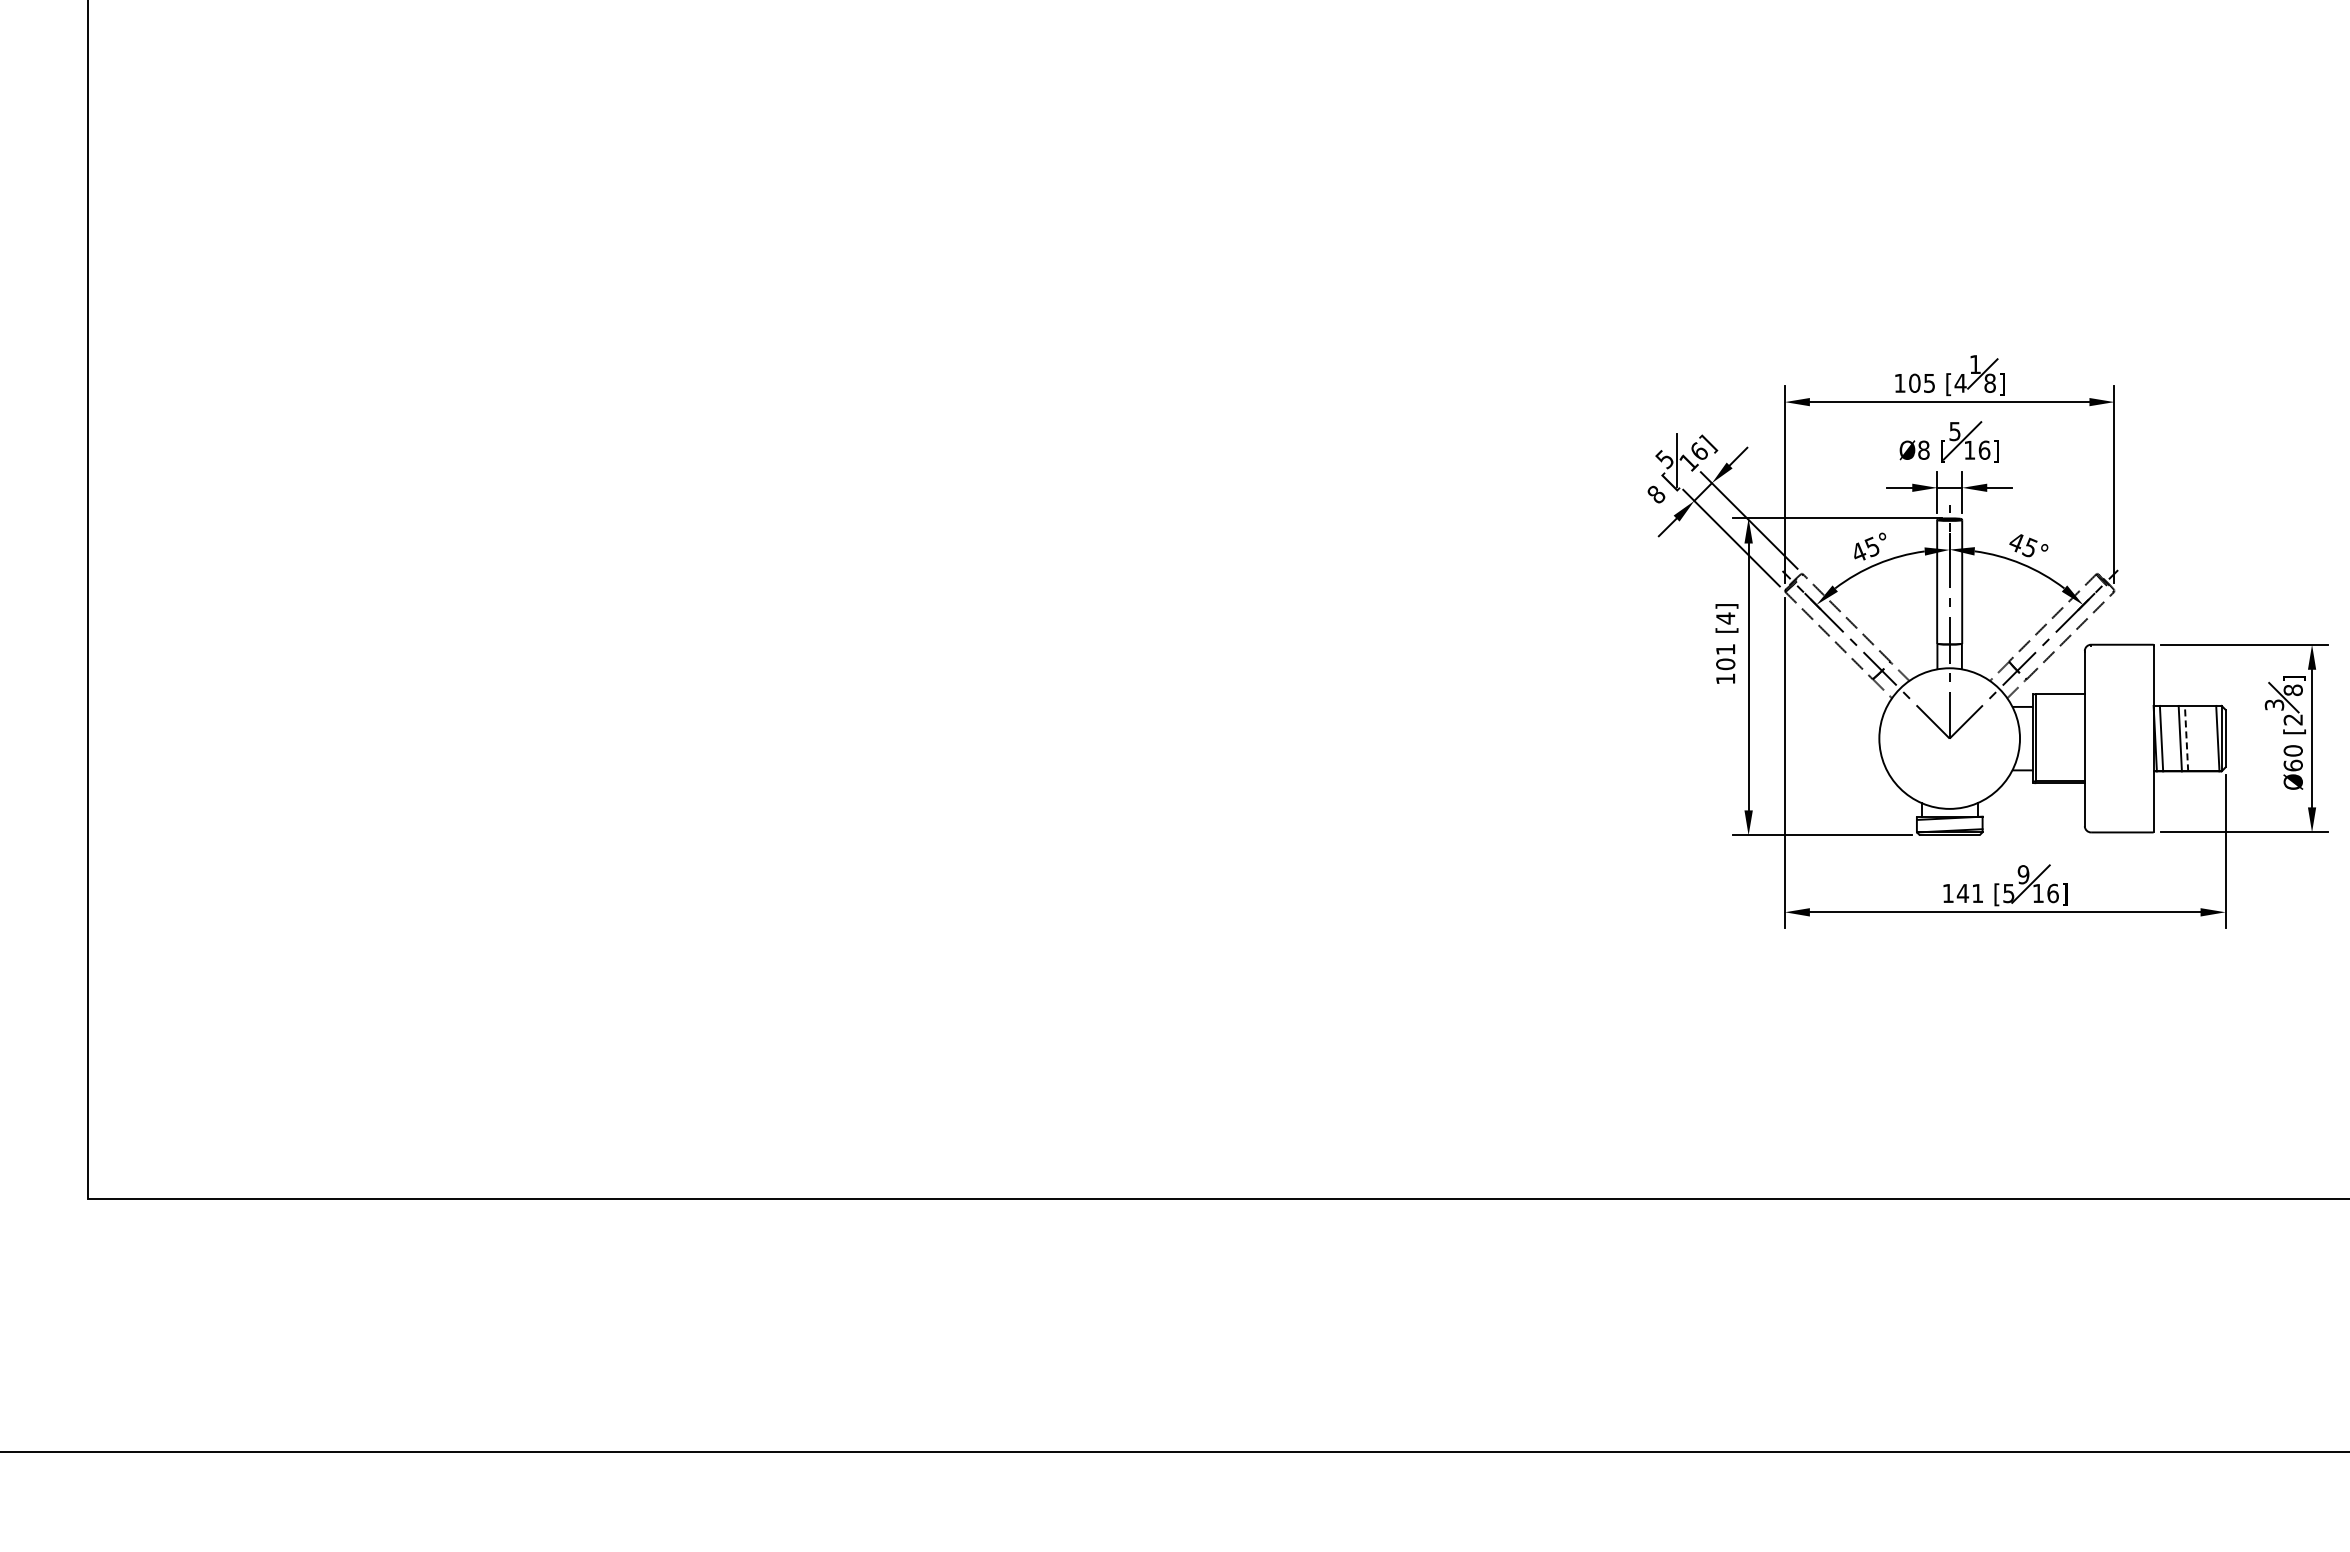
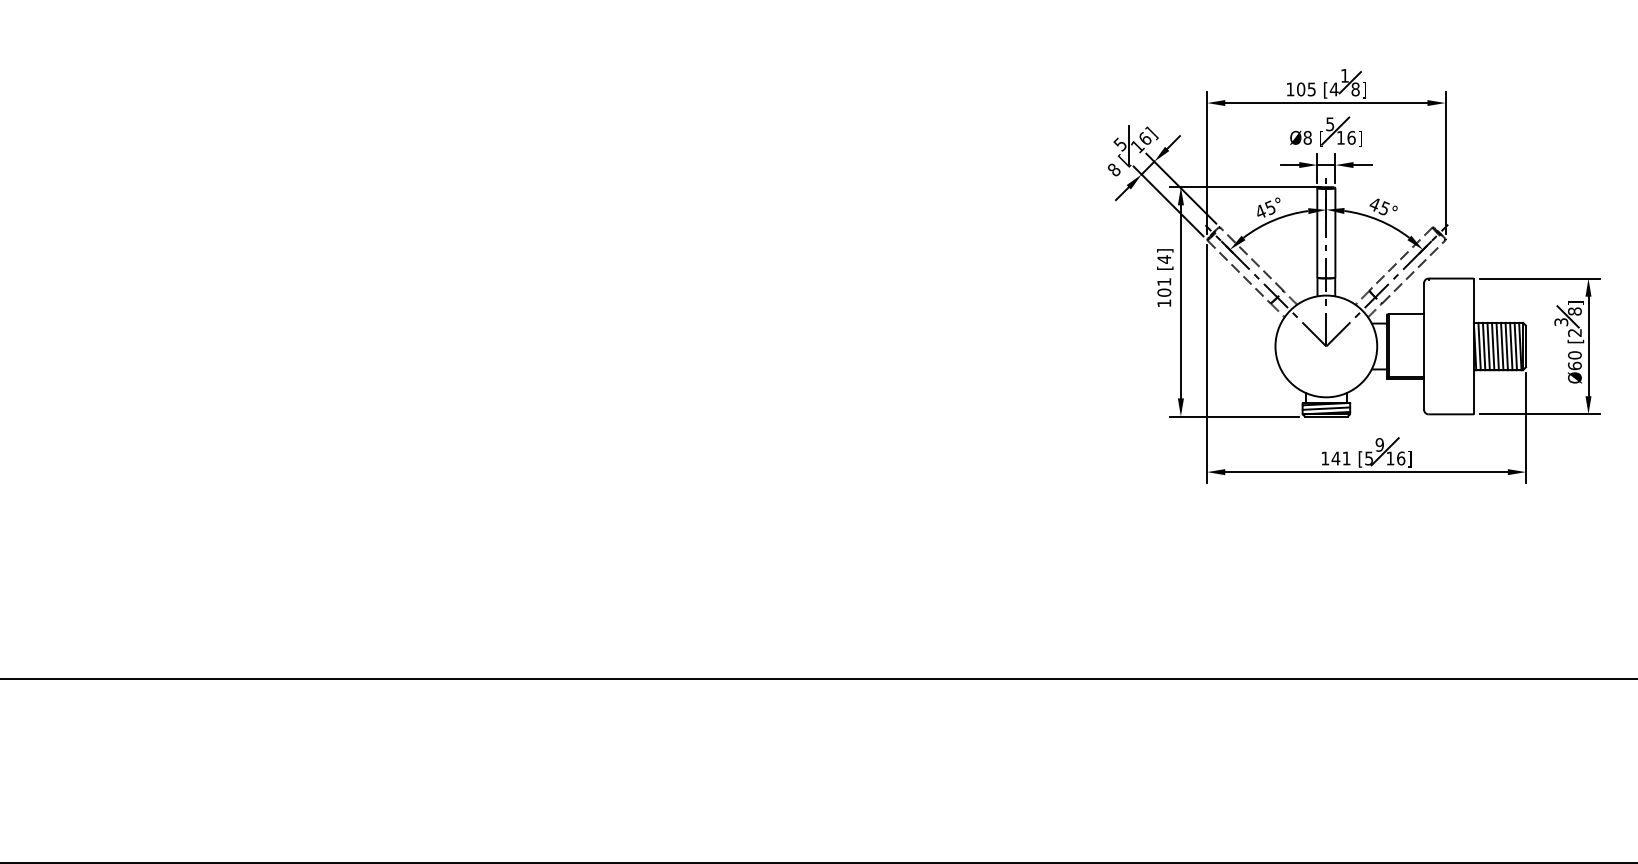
line: (2167, 738) -> (1483, 346), added
line: (2173, 738) -> (1488, 346), added
line: (2186, 738) -> (1497, 346), dashed -> solid
line: (2192, 738) -> (1502, 346), added
line: (2198, 738) -> (1506, 346), added
line: (2204, 738) -> (1510, 346), added
line: (2211, 738) -> (1515, 346), added
line: (1949, 824) -> (1326, 408), added

